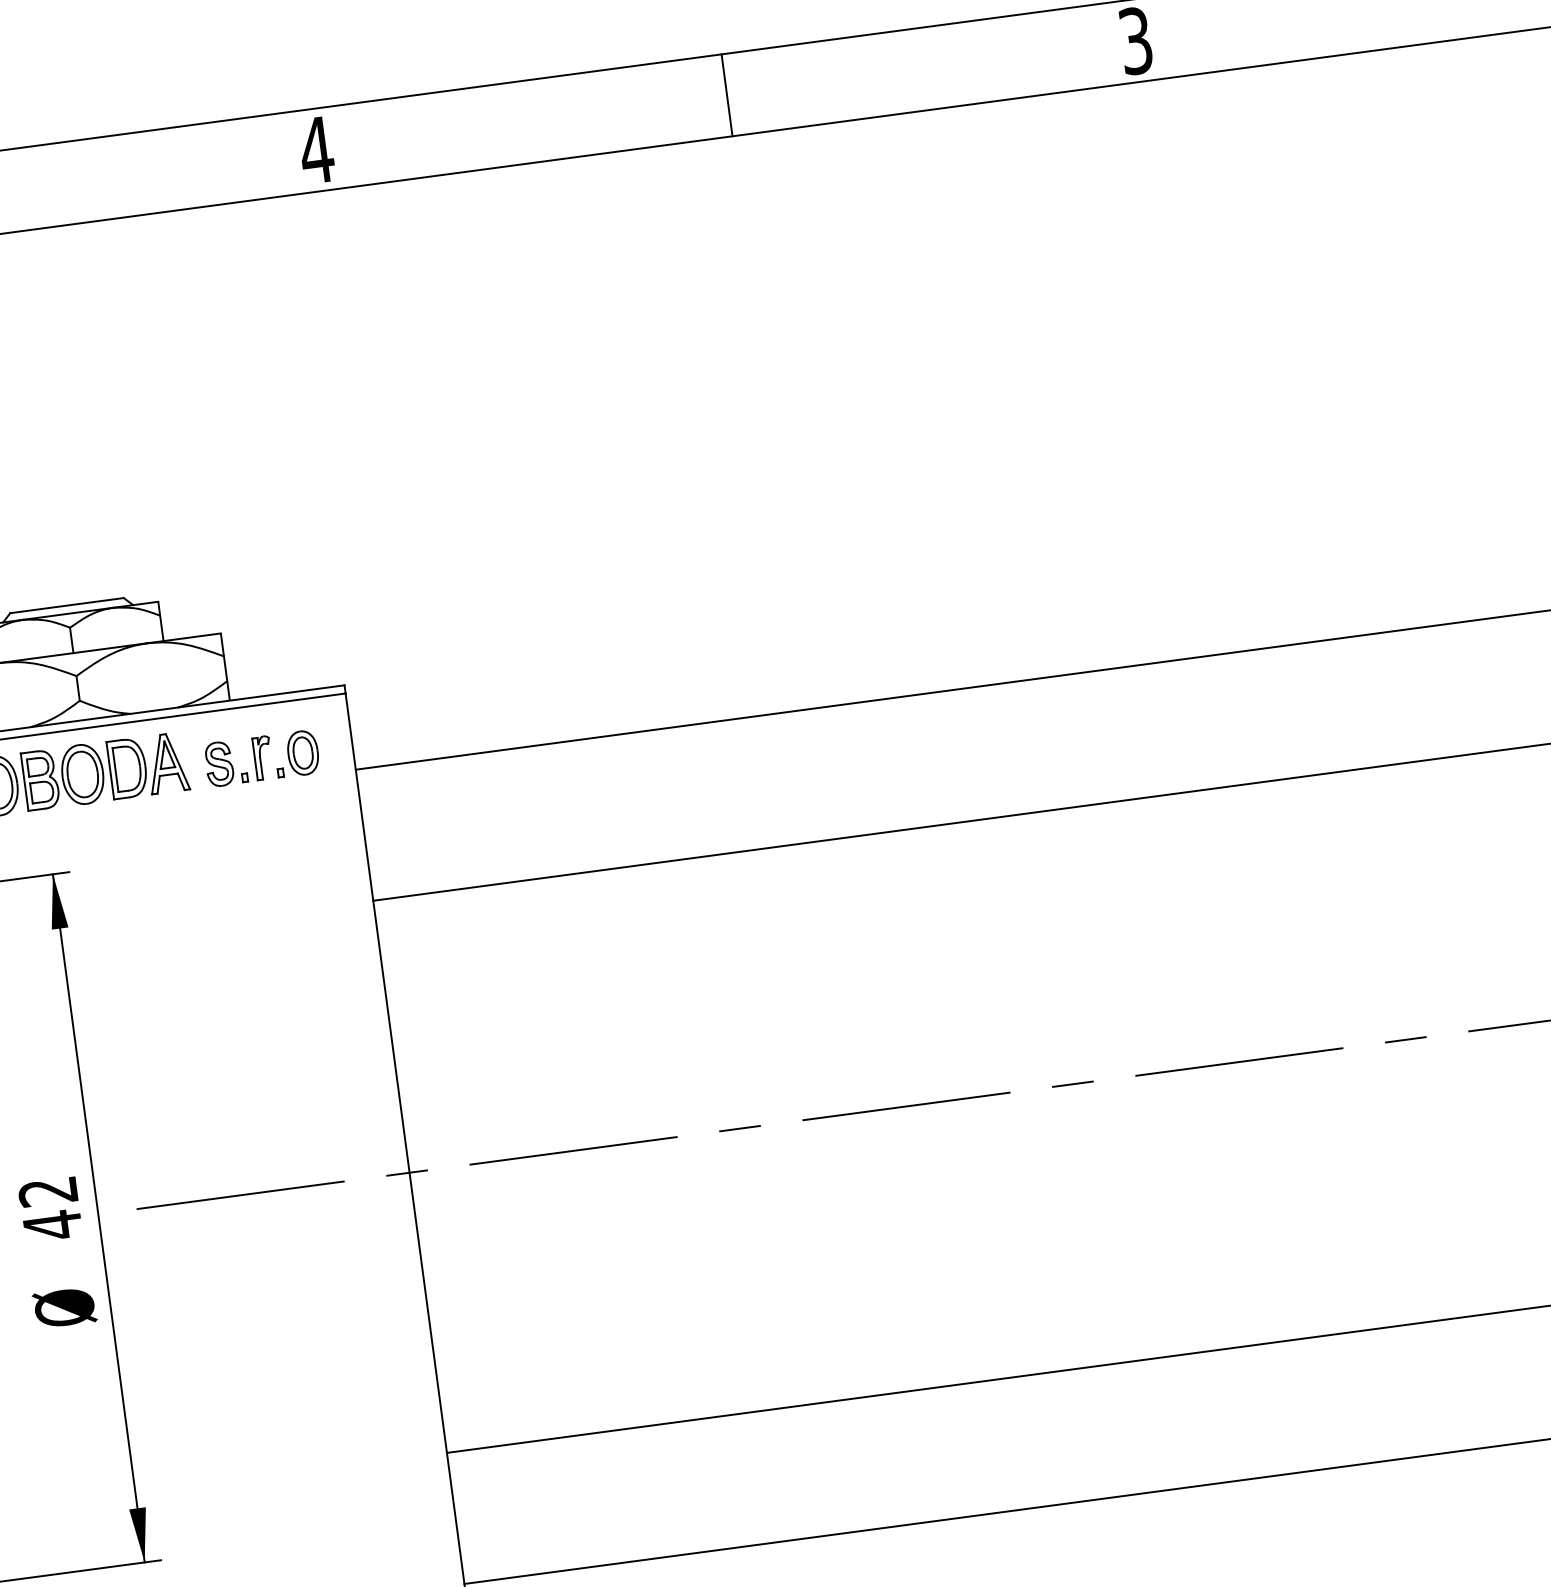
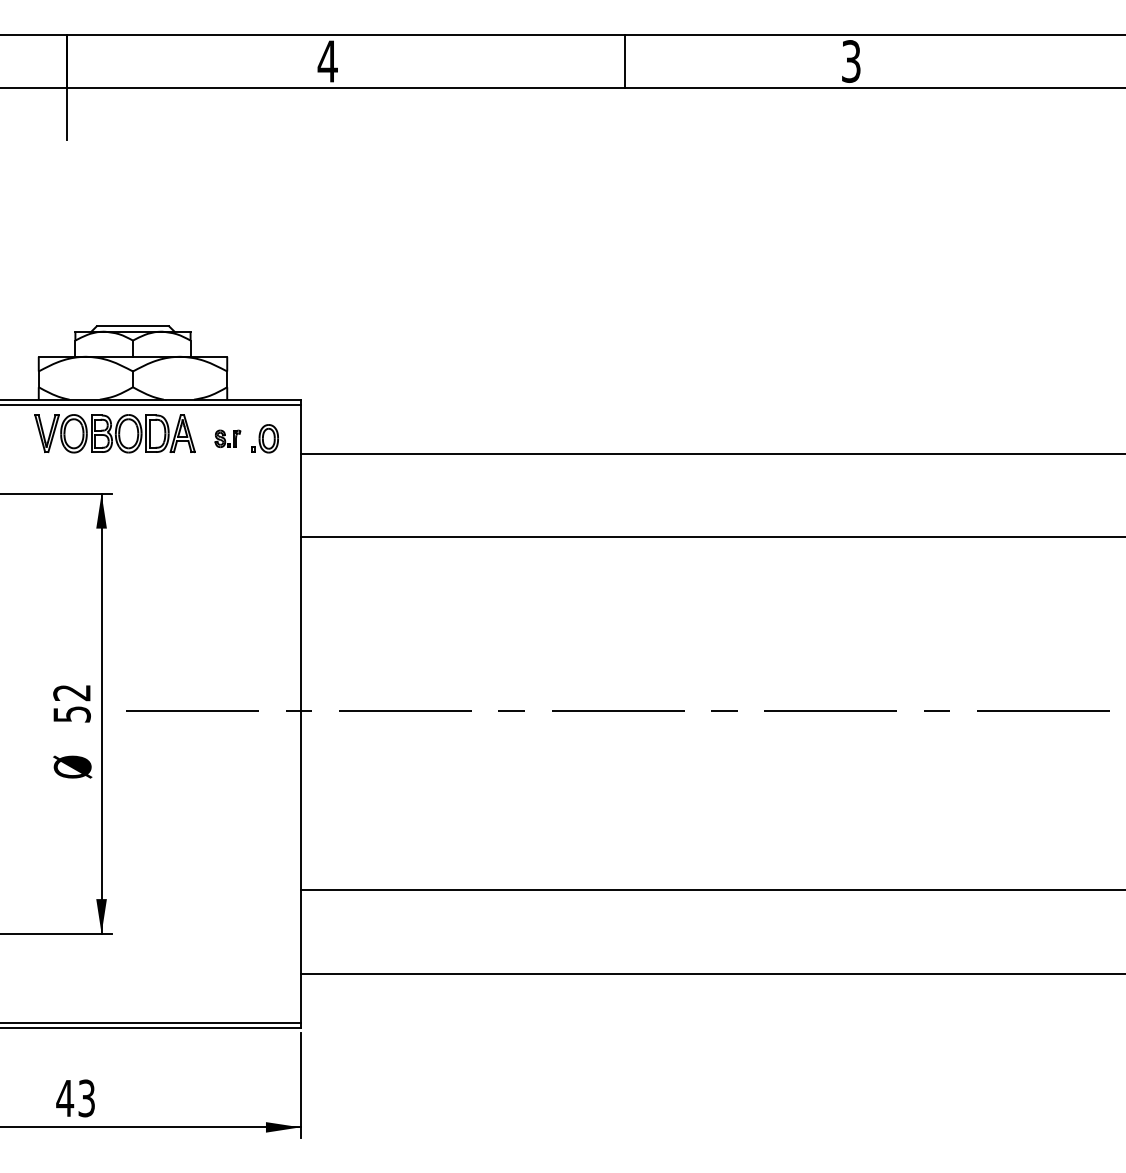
line: (727, 95) -> (625, 61), moved
part: (238, 761) -> (227, 438), size x0.6
text: (51, 1225) -> (71, 714), 42 -> 52

